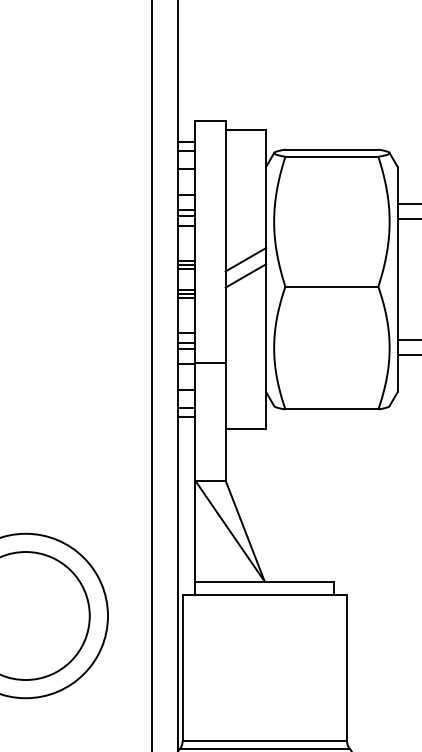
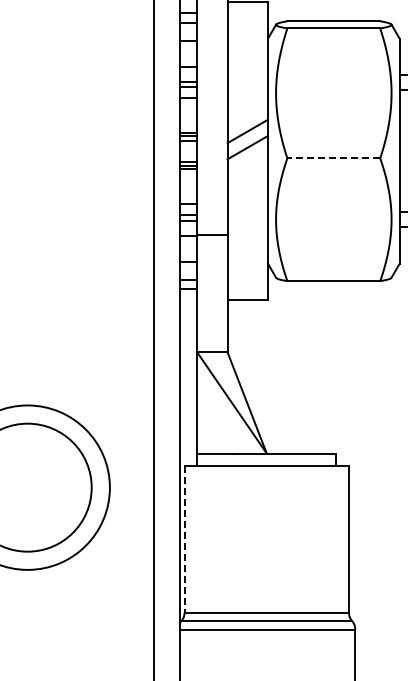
line: (331, 286) -> (333, 158), solid -> dashed
line: (182, 668) -> (184, 540), solid -> dashed

